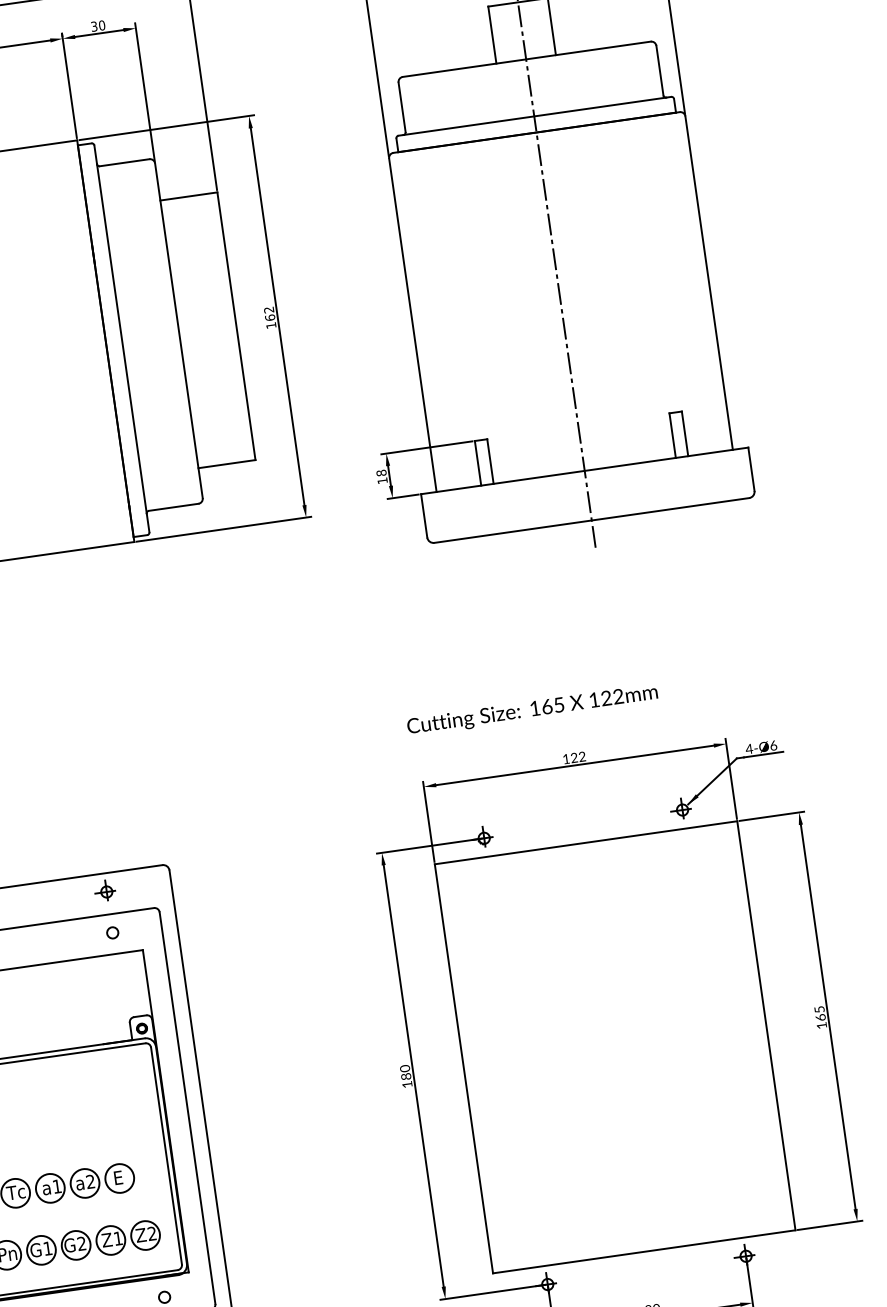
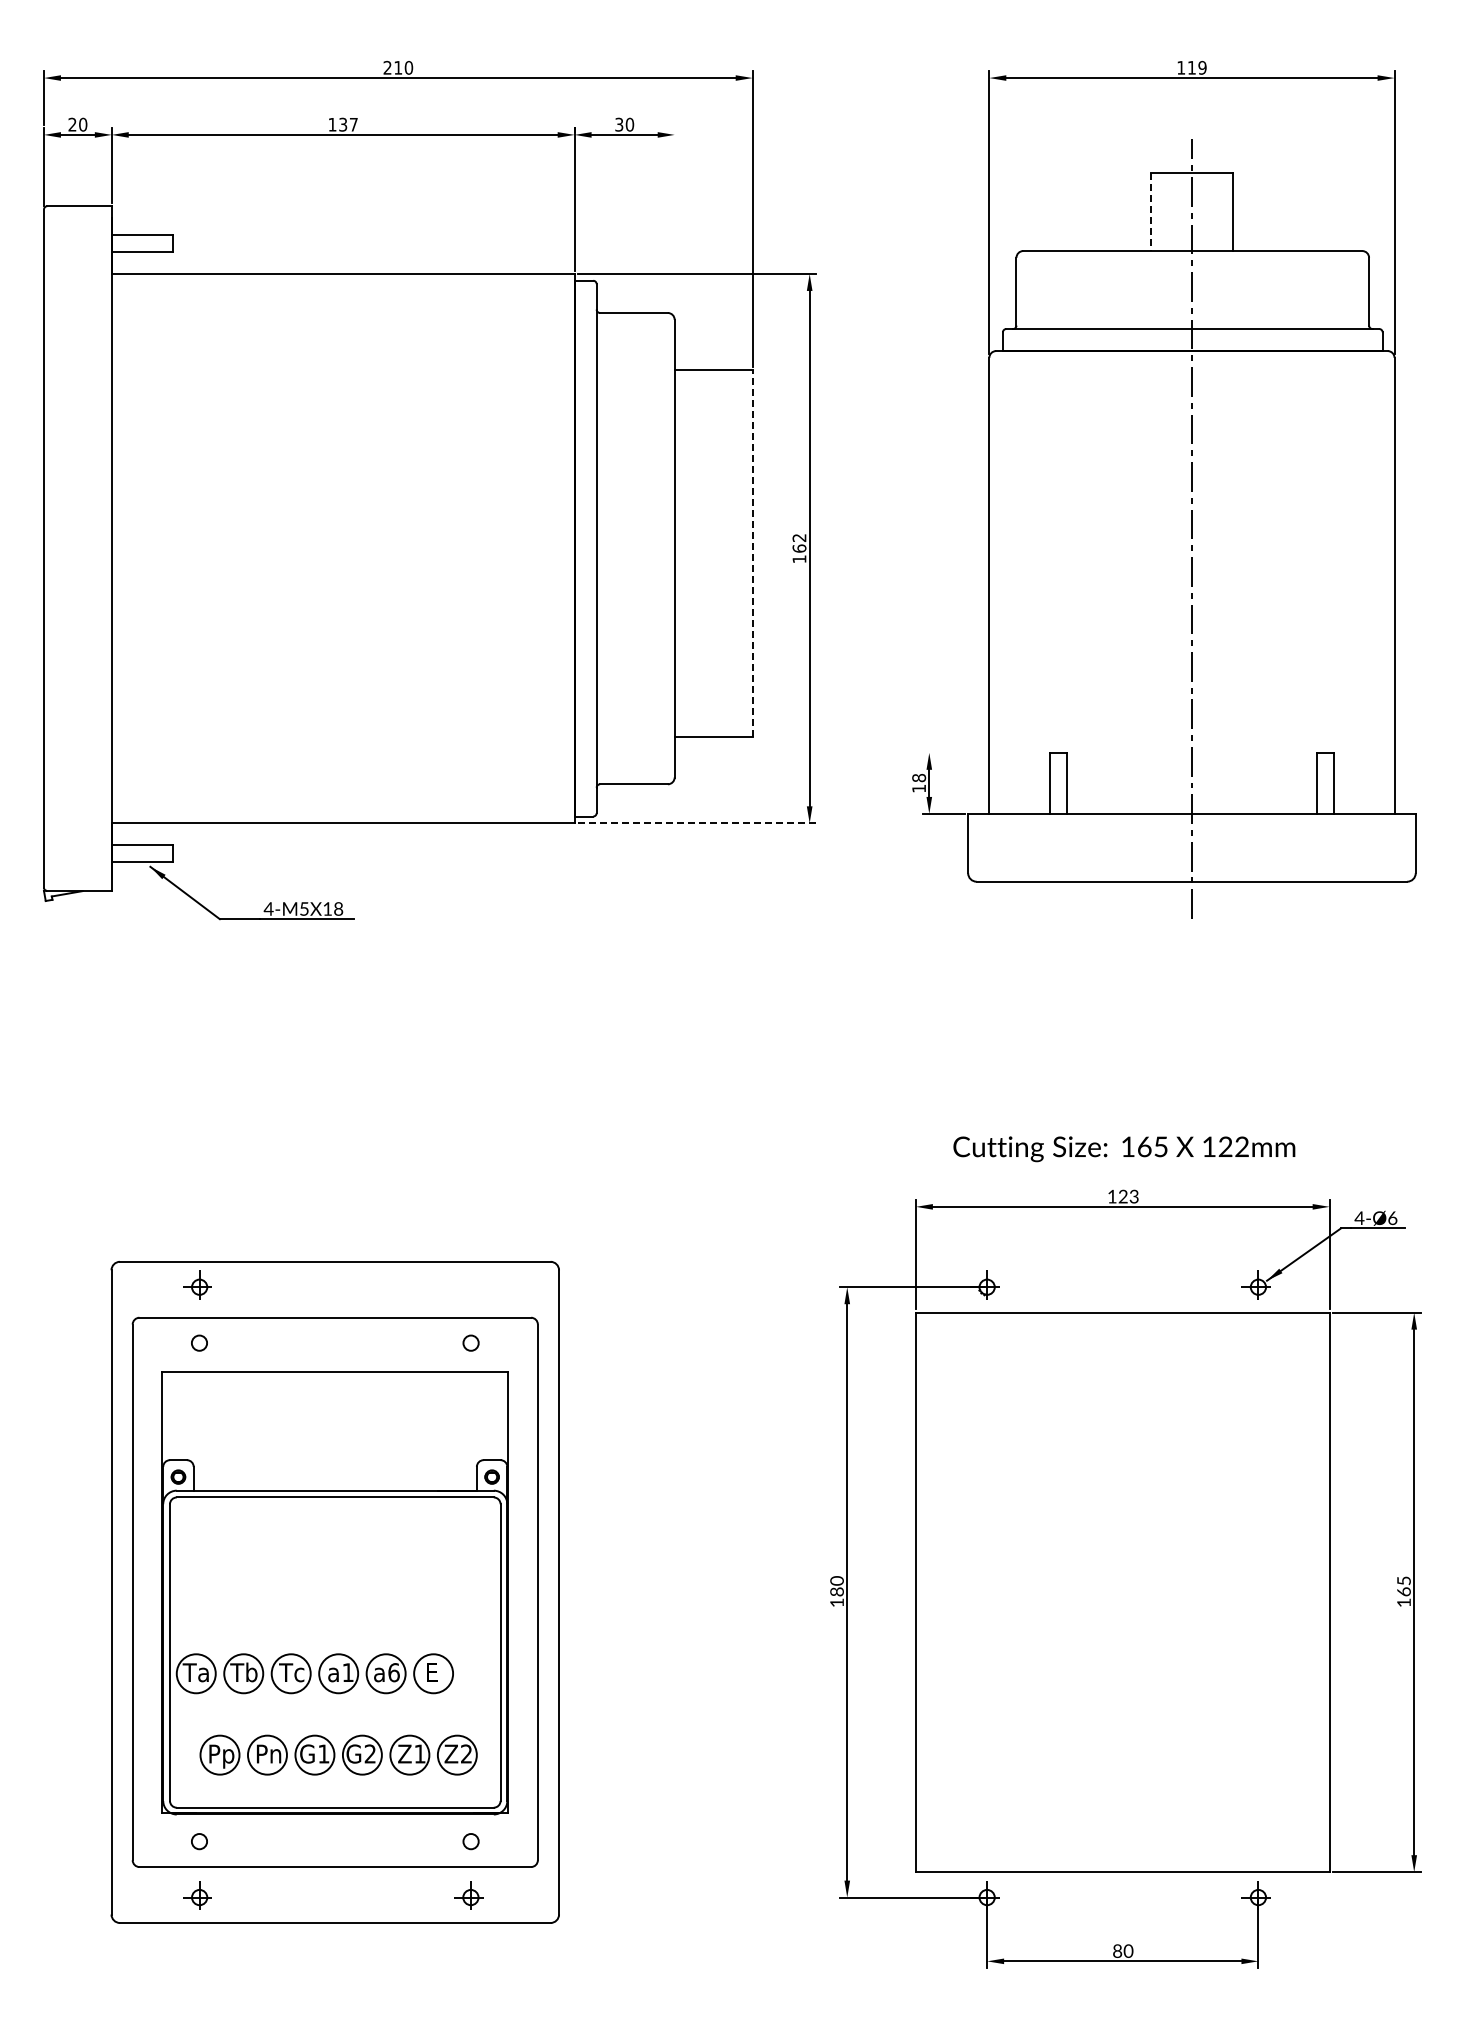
line: (492, 35) -> (1151, 212), solid -> dashed
line: (144, 92) -> (674, 222), removed
line: (236, 326) -> (752, 553), solid -> dashed
line: (426, 447) -> (984, 752), removed
line: (224, 529) -> (697, 823), solid -> dashed
text: (532, 710) -> (1124, 1149), moved
text: (582, 758) -> (1133, 1198), 122 -> 123
part: (104, 890) -> (468, 1284), removed
text: (90, 1181) -> (393, 1672), a2 -> a6

